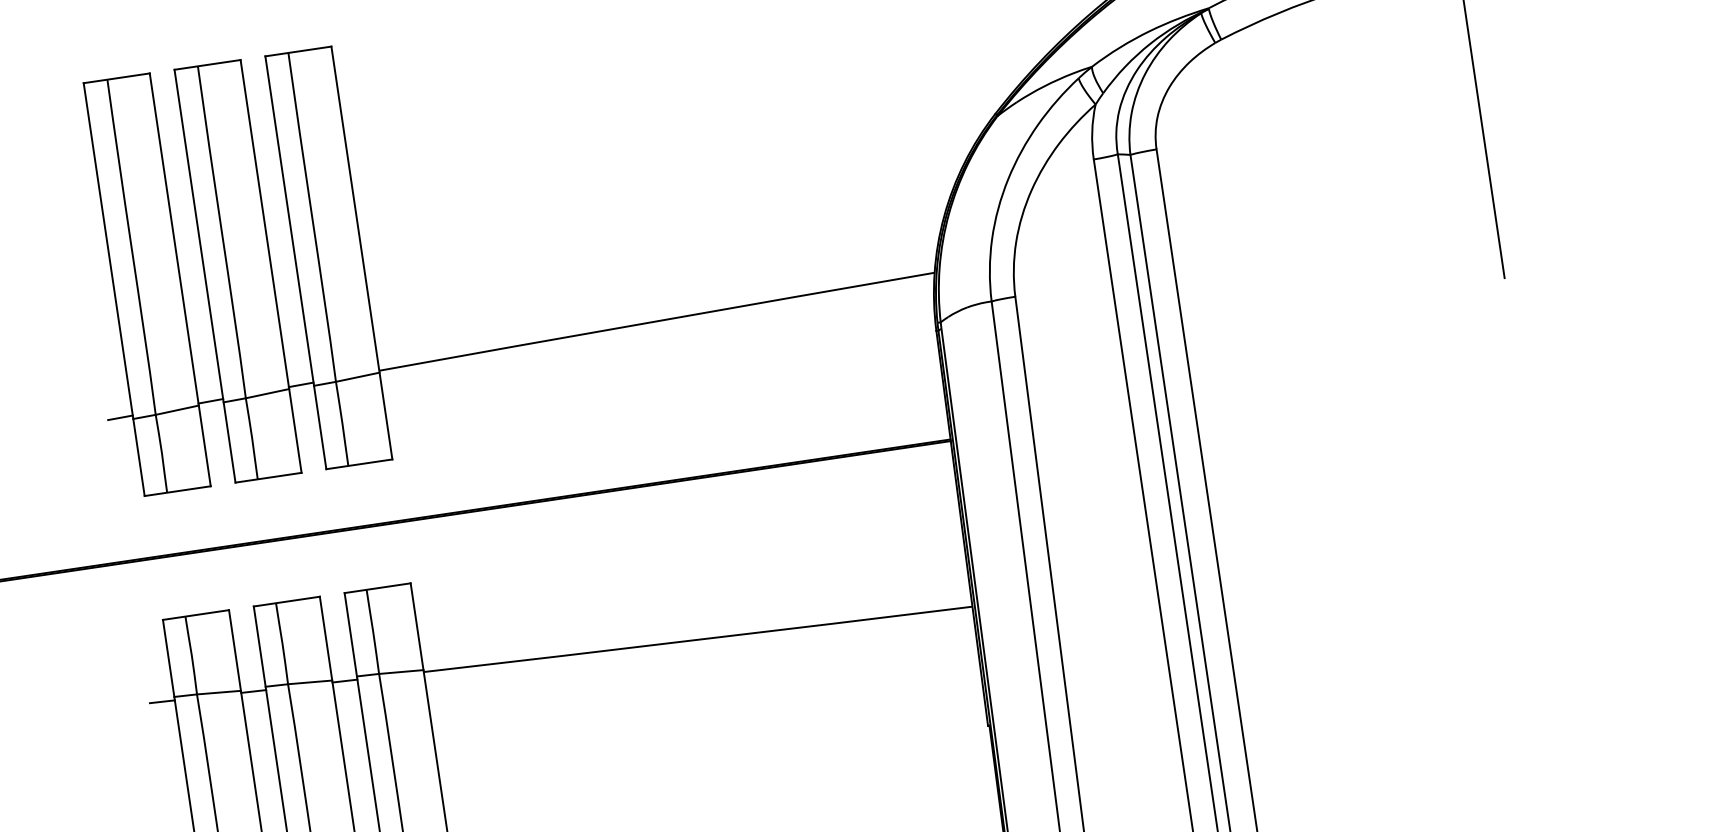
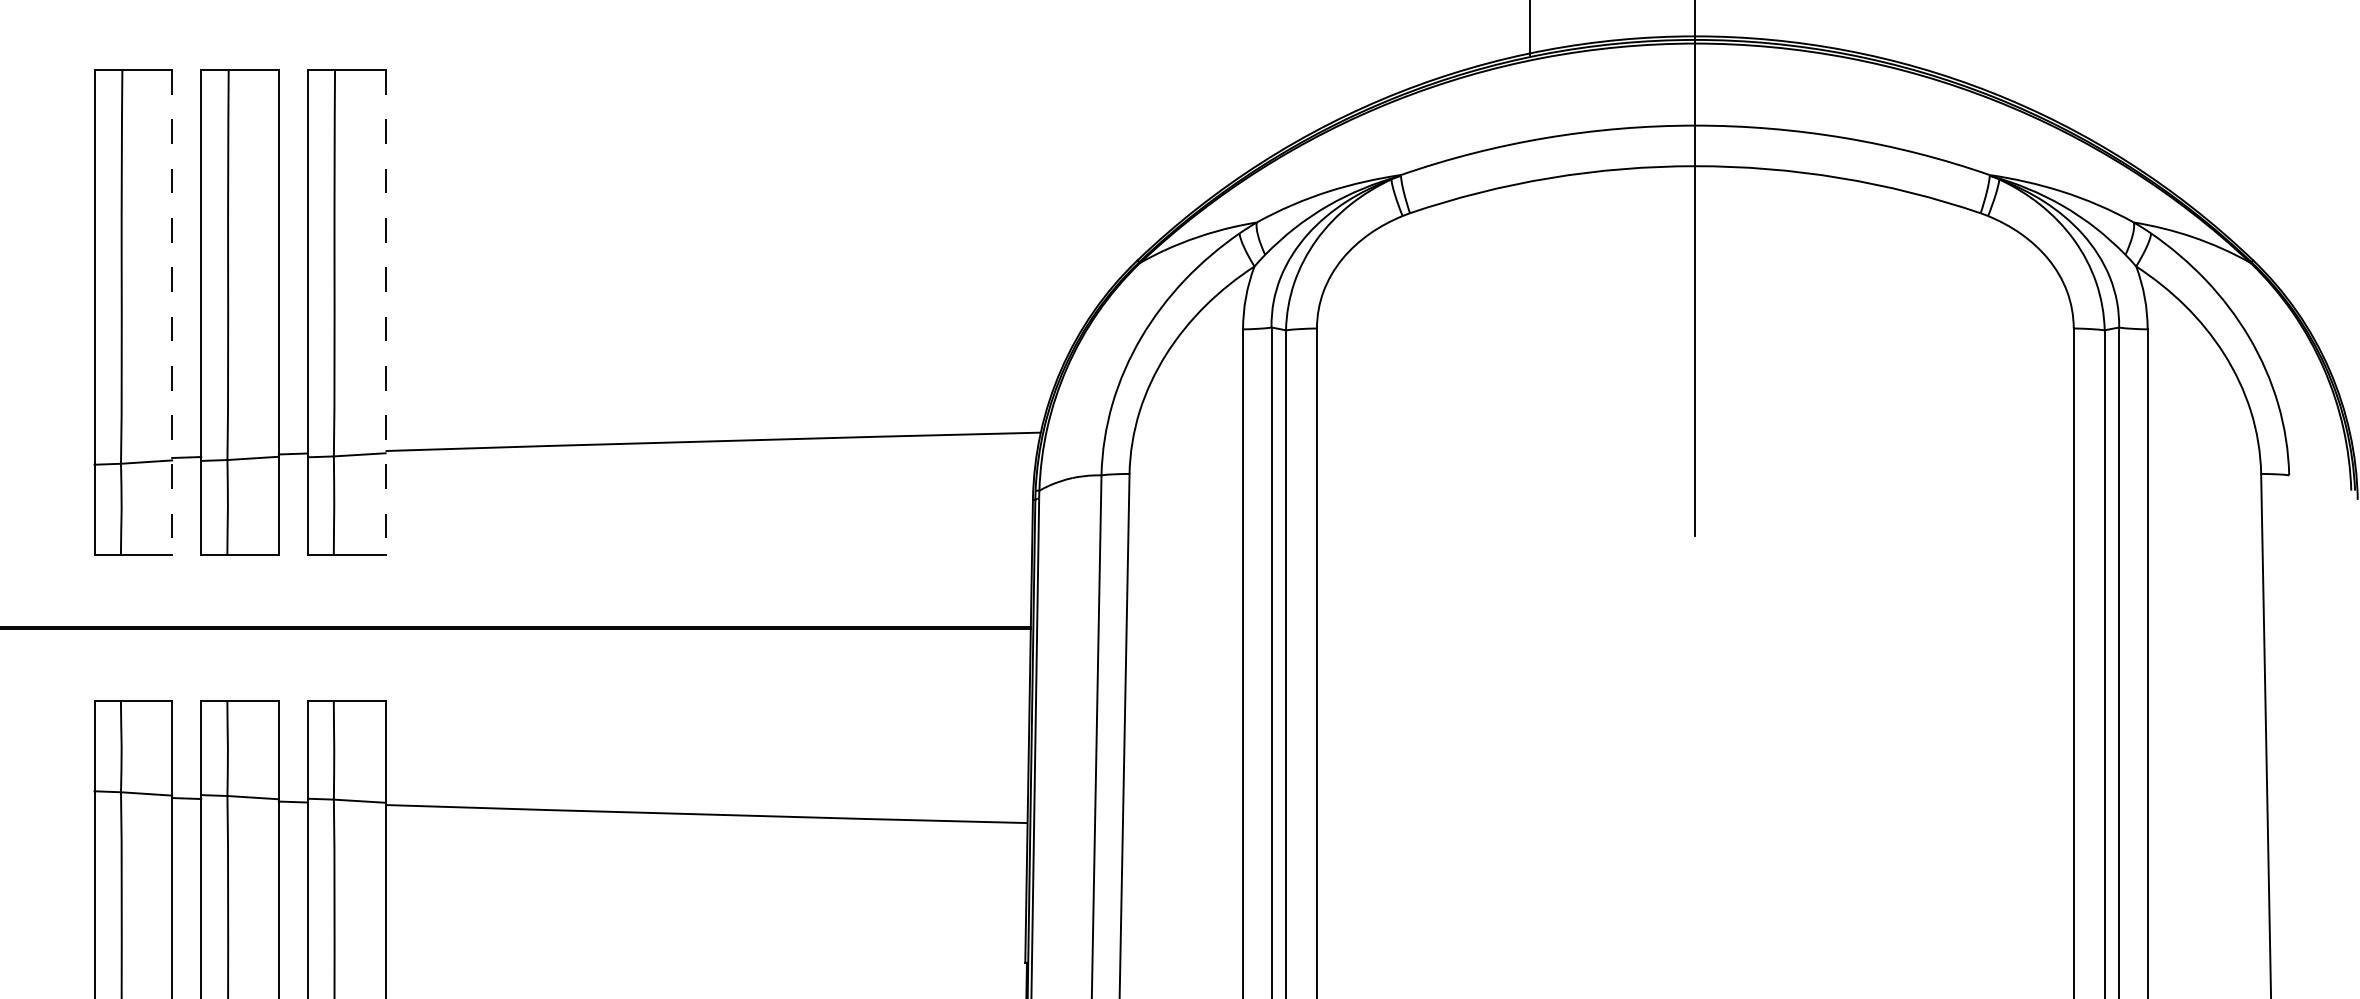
line: (361, 252) -> (385, 312), solid -> dashed
line: (180, 279) -> (172, 312), solid -> dashed
line: (119, 417) -> (79, 460), removed
line: (161, 701) -> (79, 794), removed

